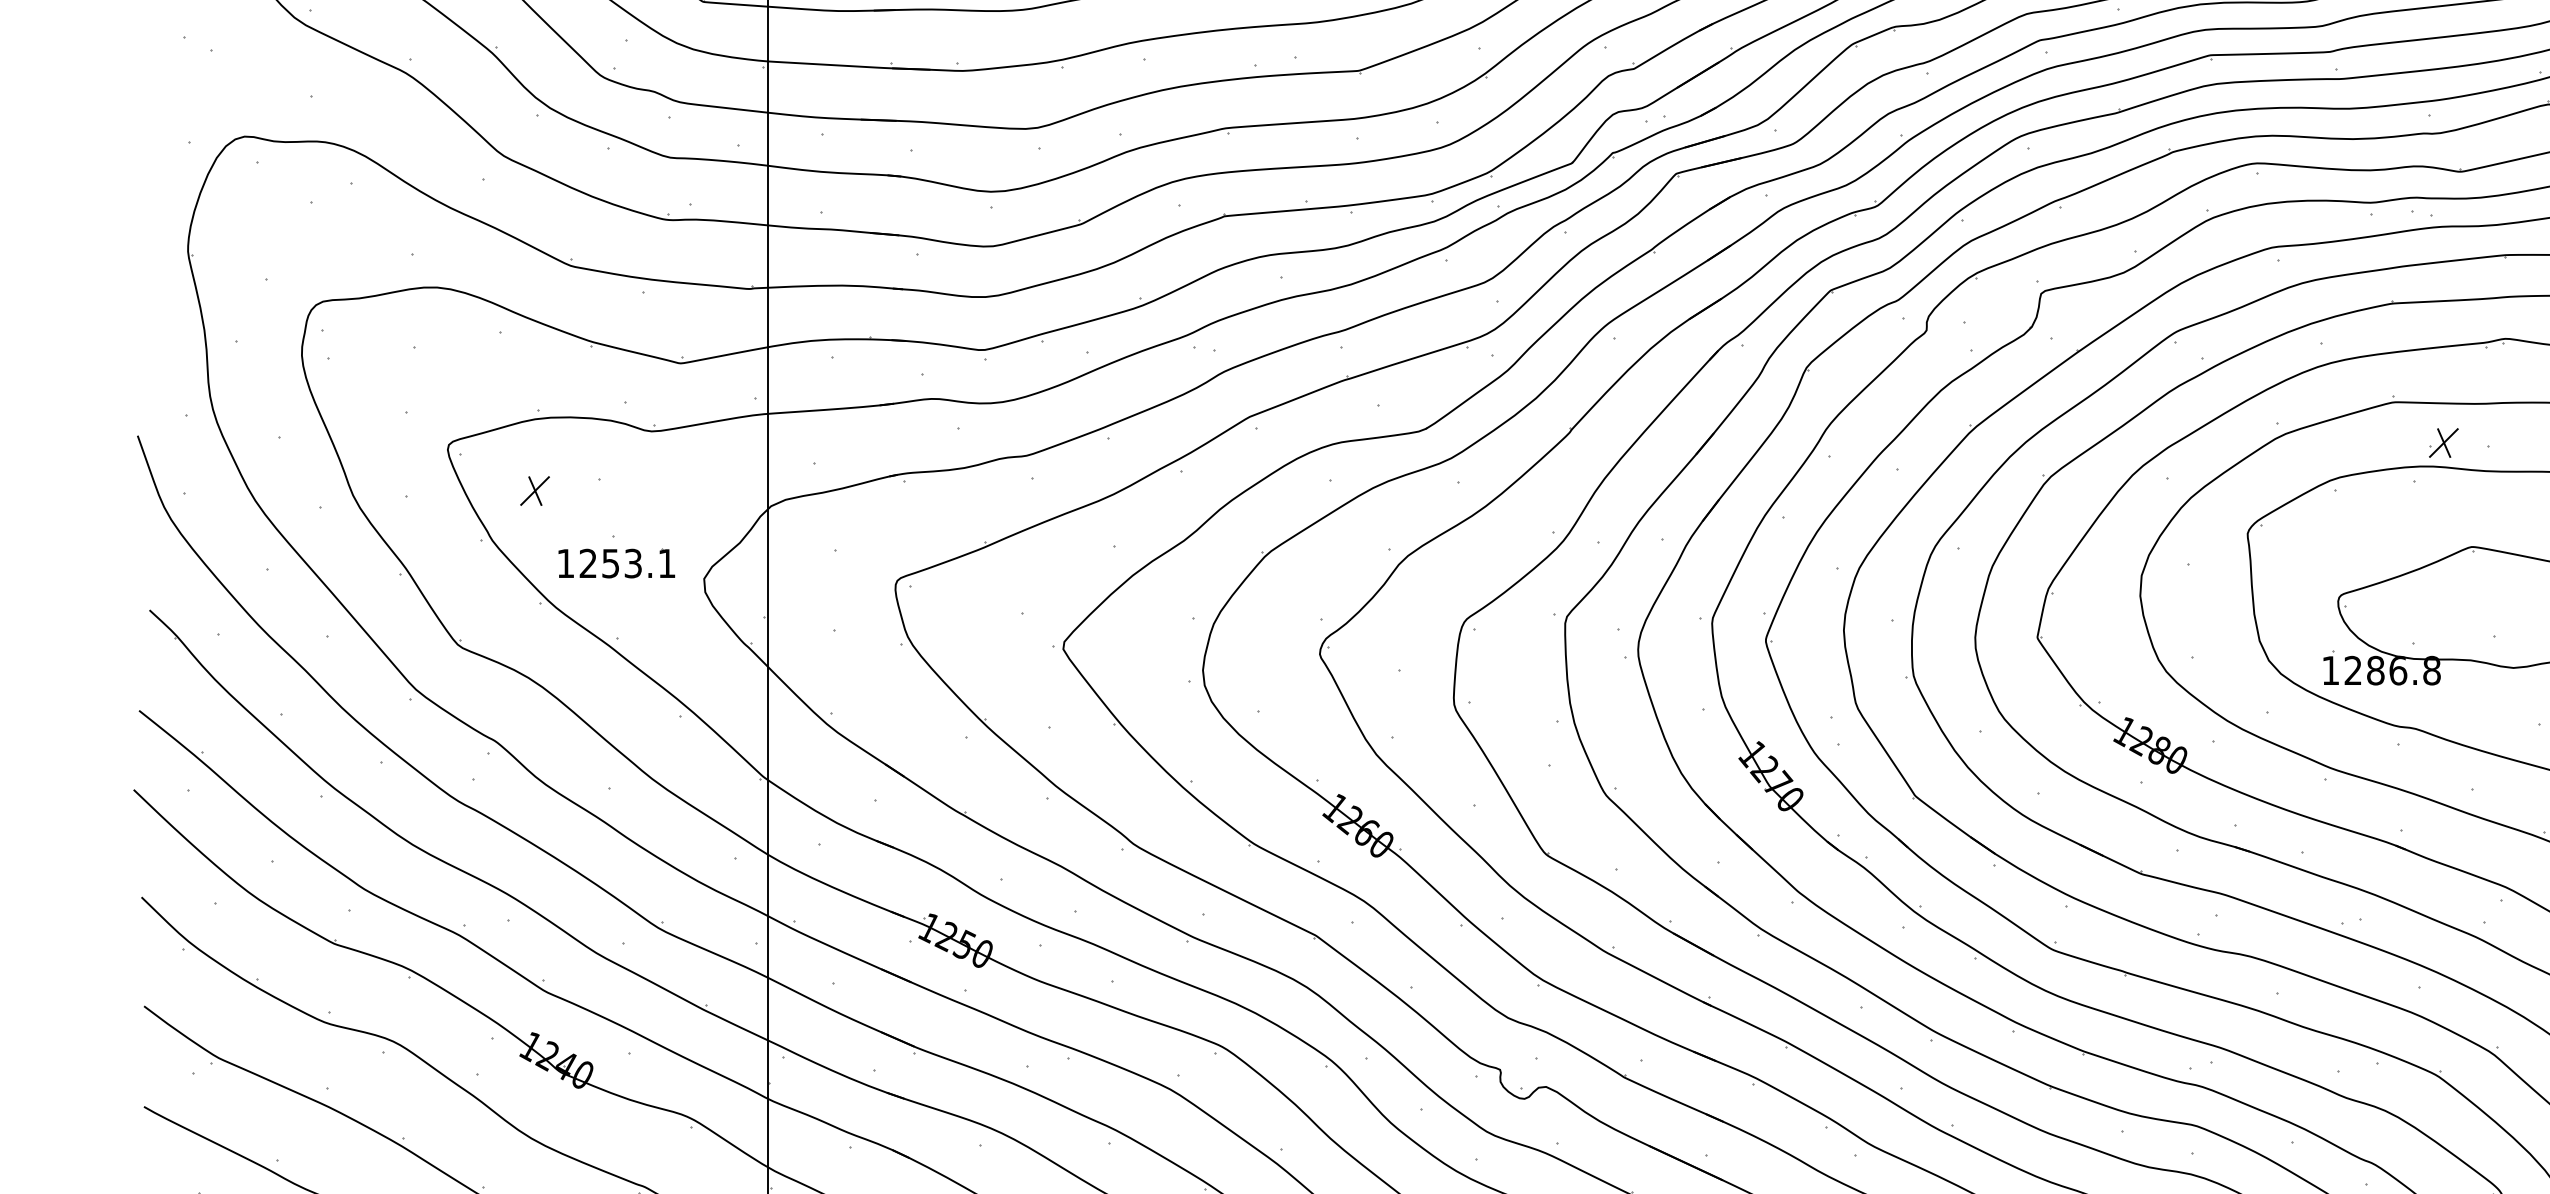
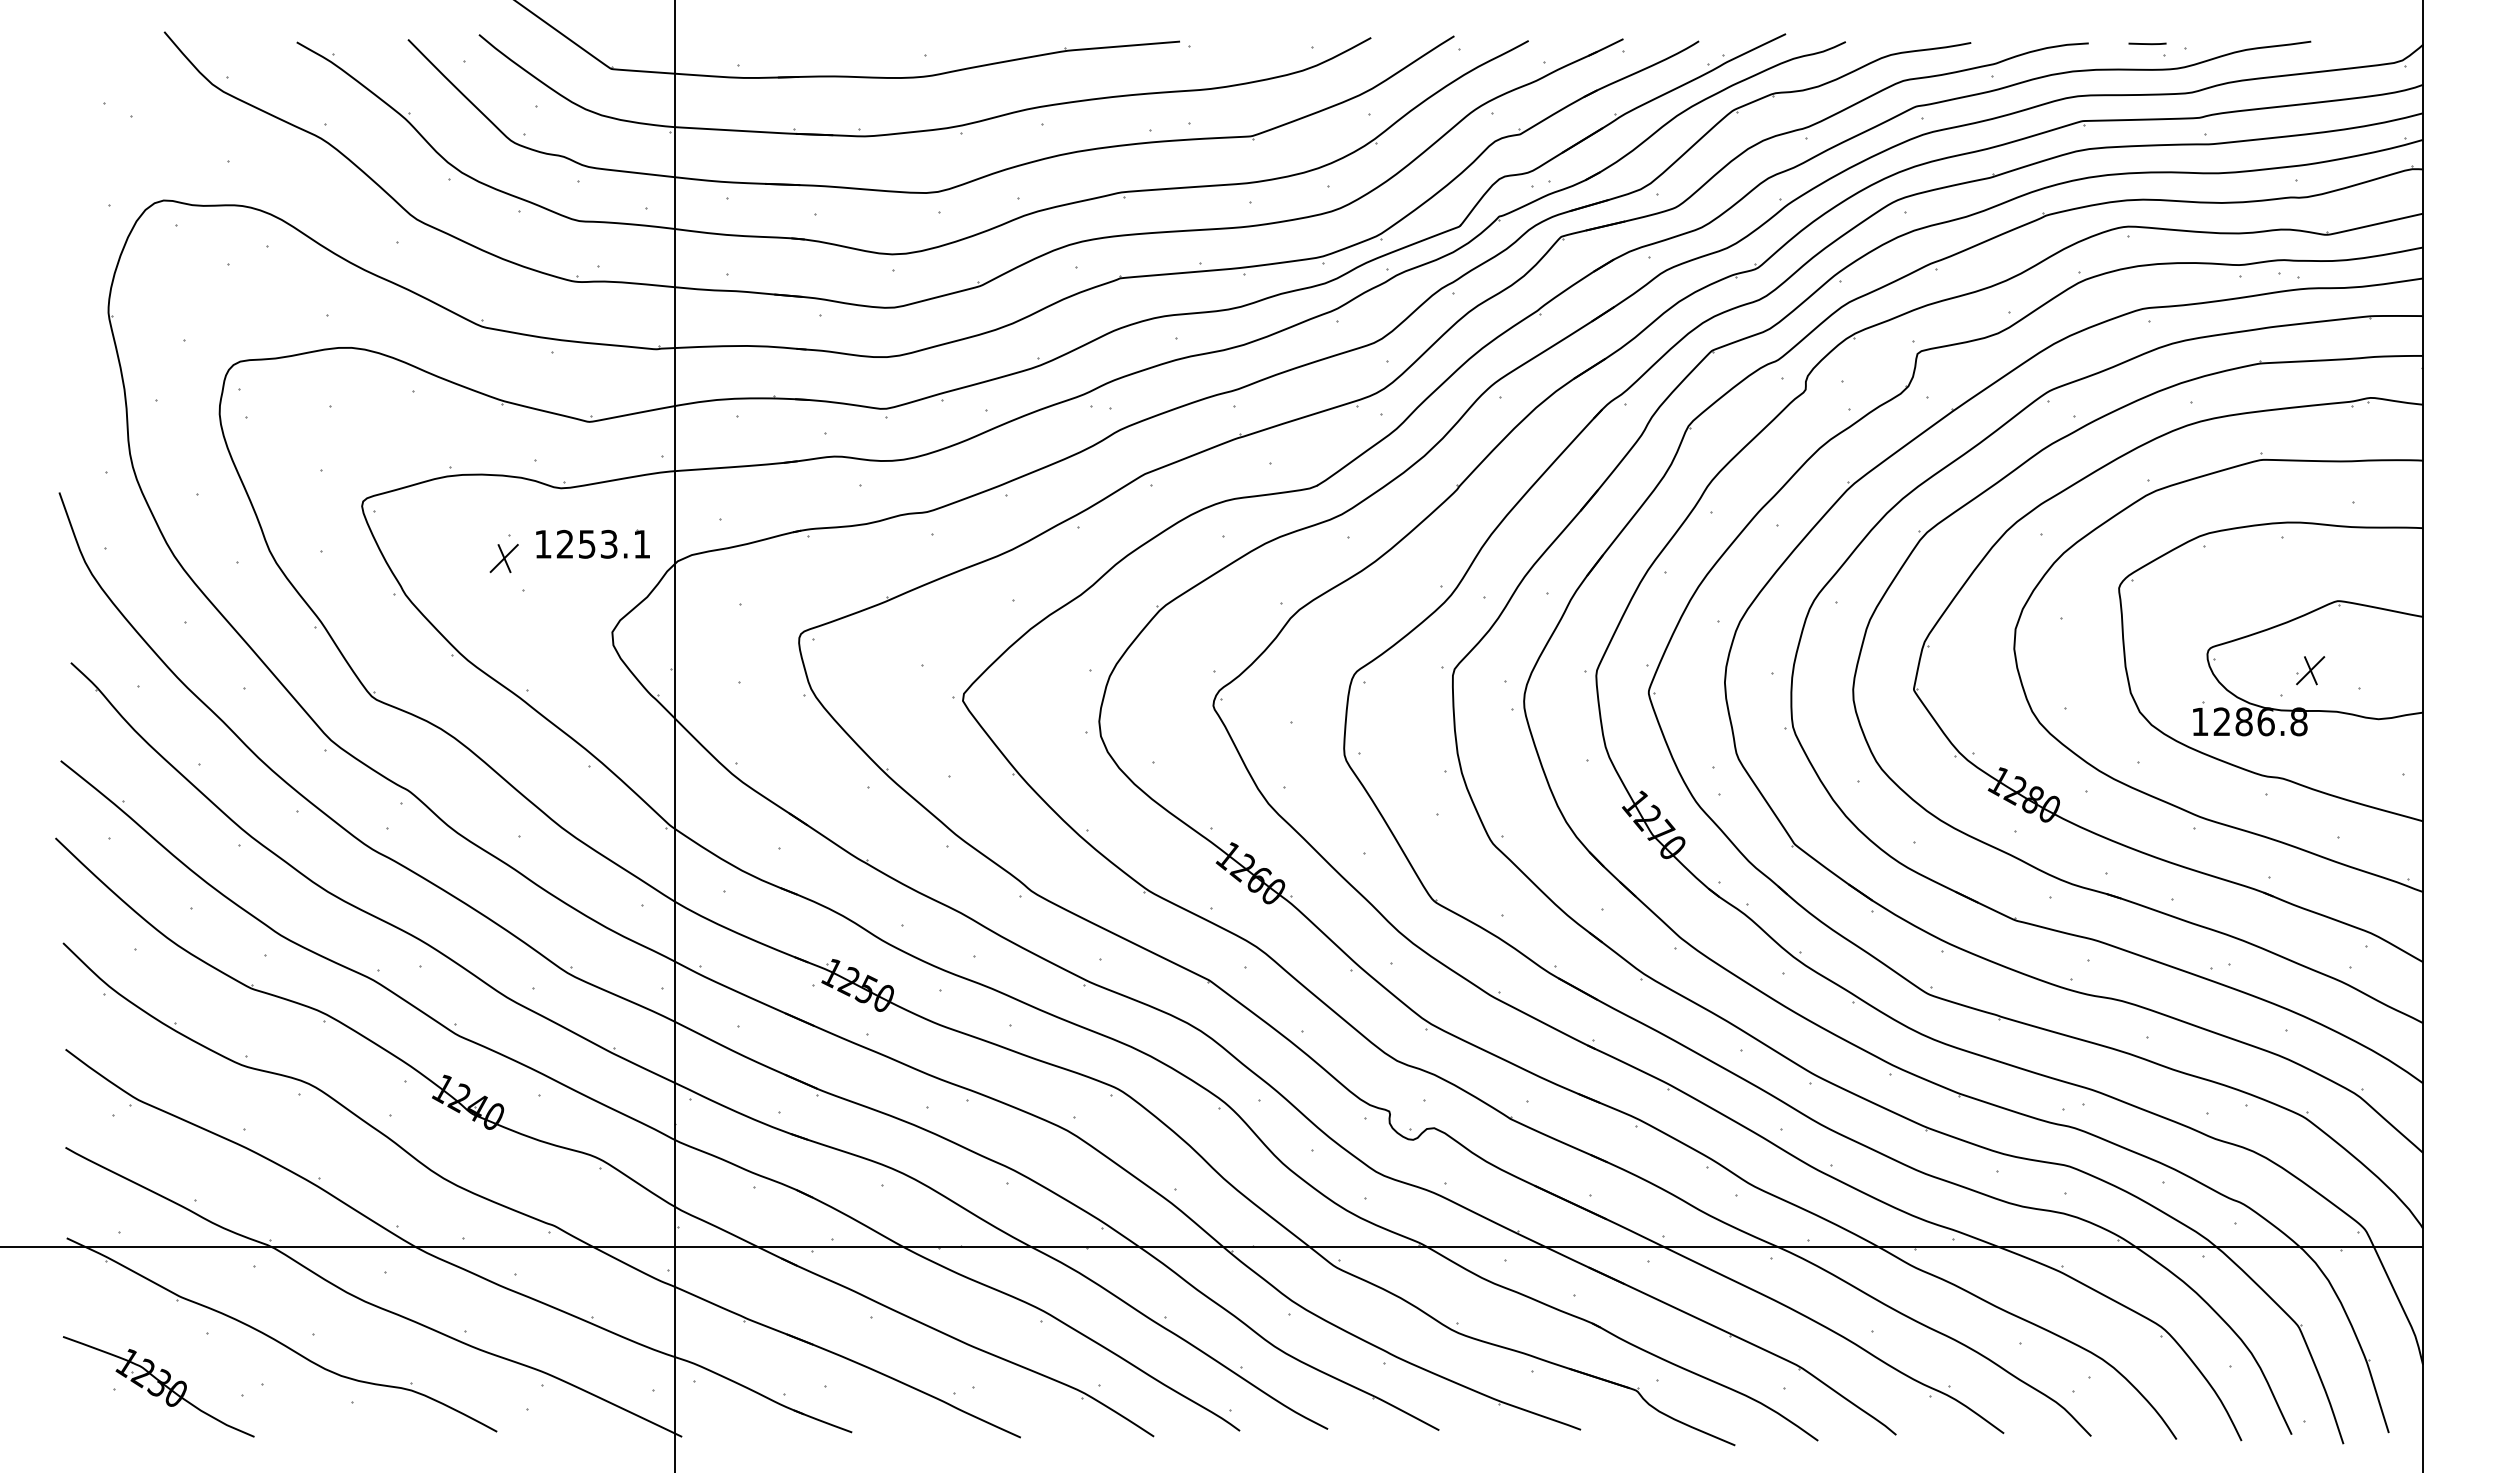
part: (2443, 442) -> (2310, 670), moved
part: (534, 491) -> (503, 558), moved
part: (616, 562) -> (592, 543), moved

